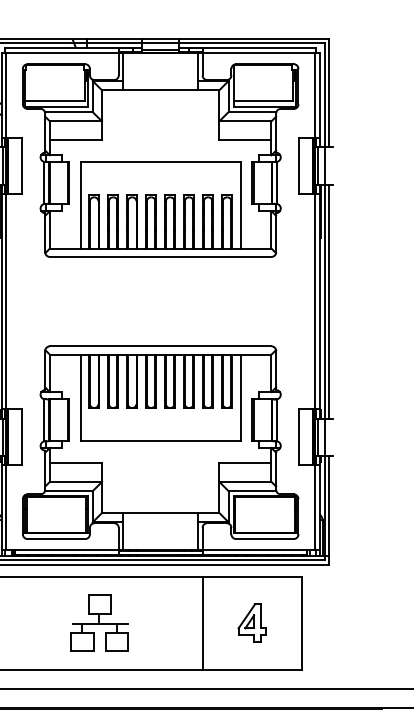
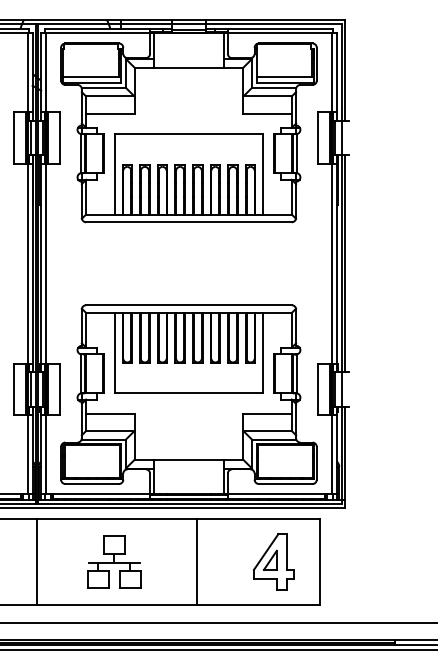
part: (99, 622) -> (114, 561), moved
part: (251, 622) -> (273, 561), size x1.6
line: (202, 623) -> (196, 562), moved

